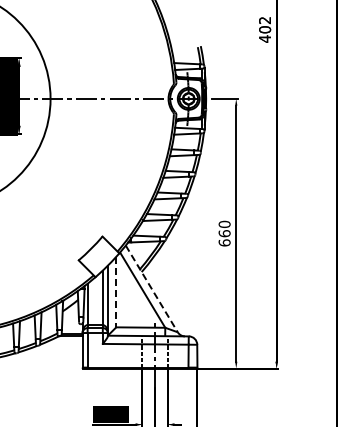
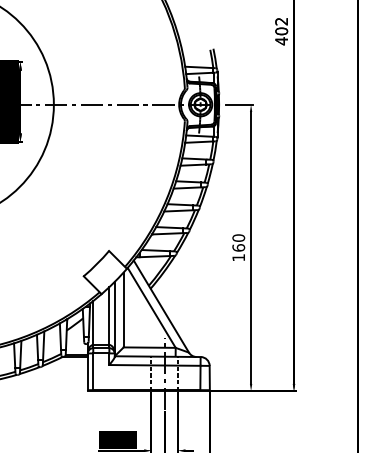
text: (224, 242) -> (238, 257), 660 -> 160
line: (151, 288) -> (161, 306), dashed -> solid
line: (116, 292) -> (123, 310), dashed -> solid

